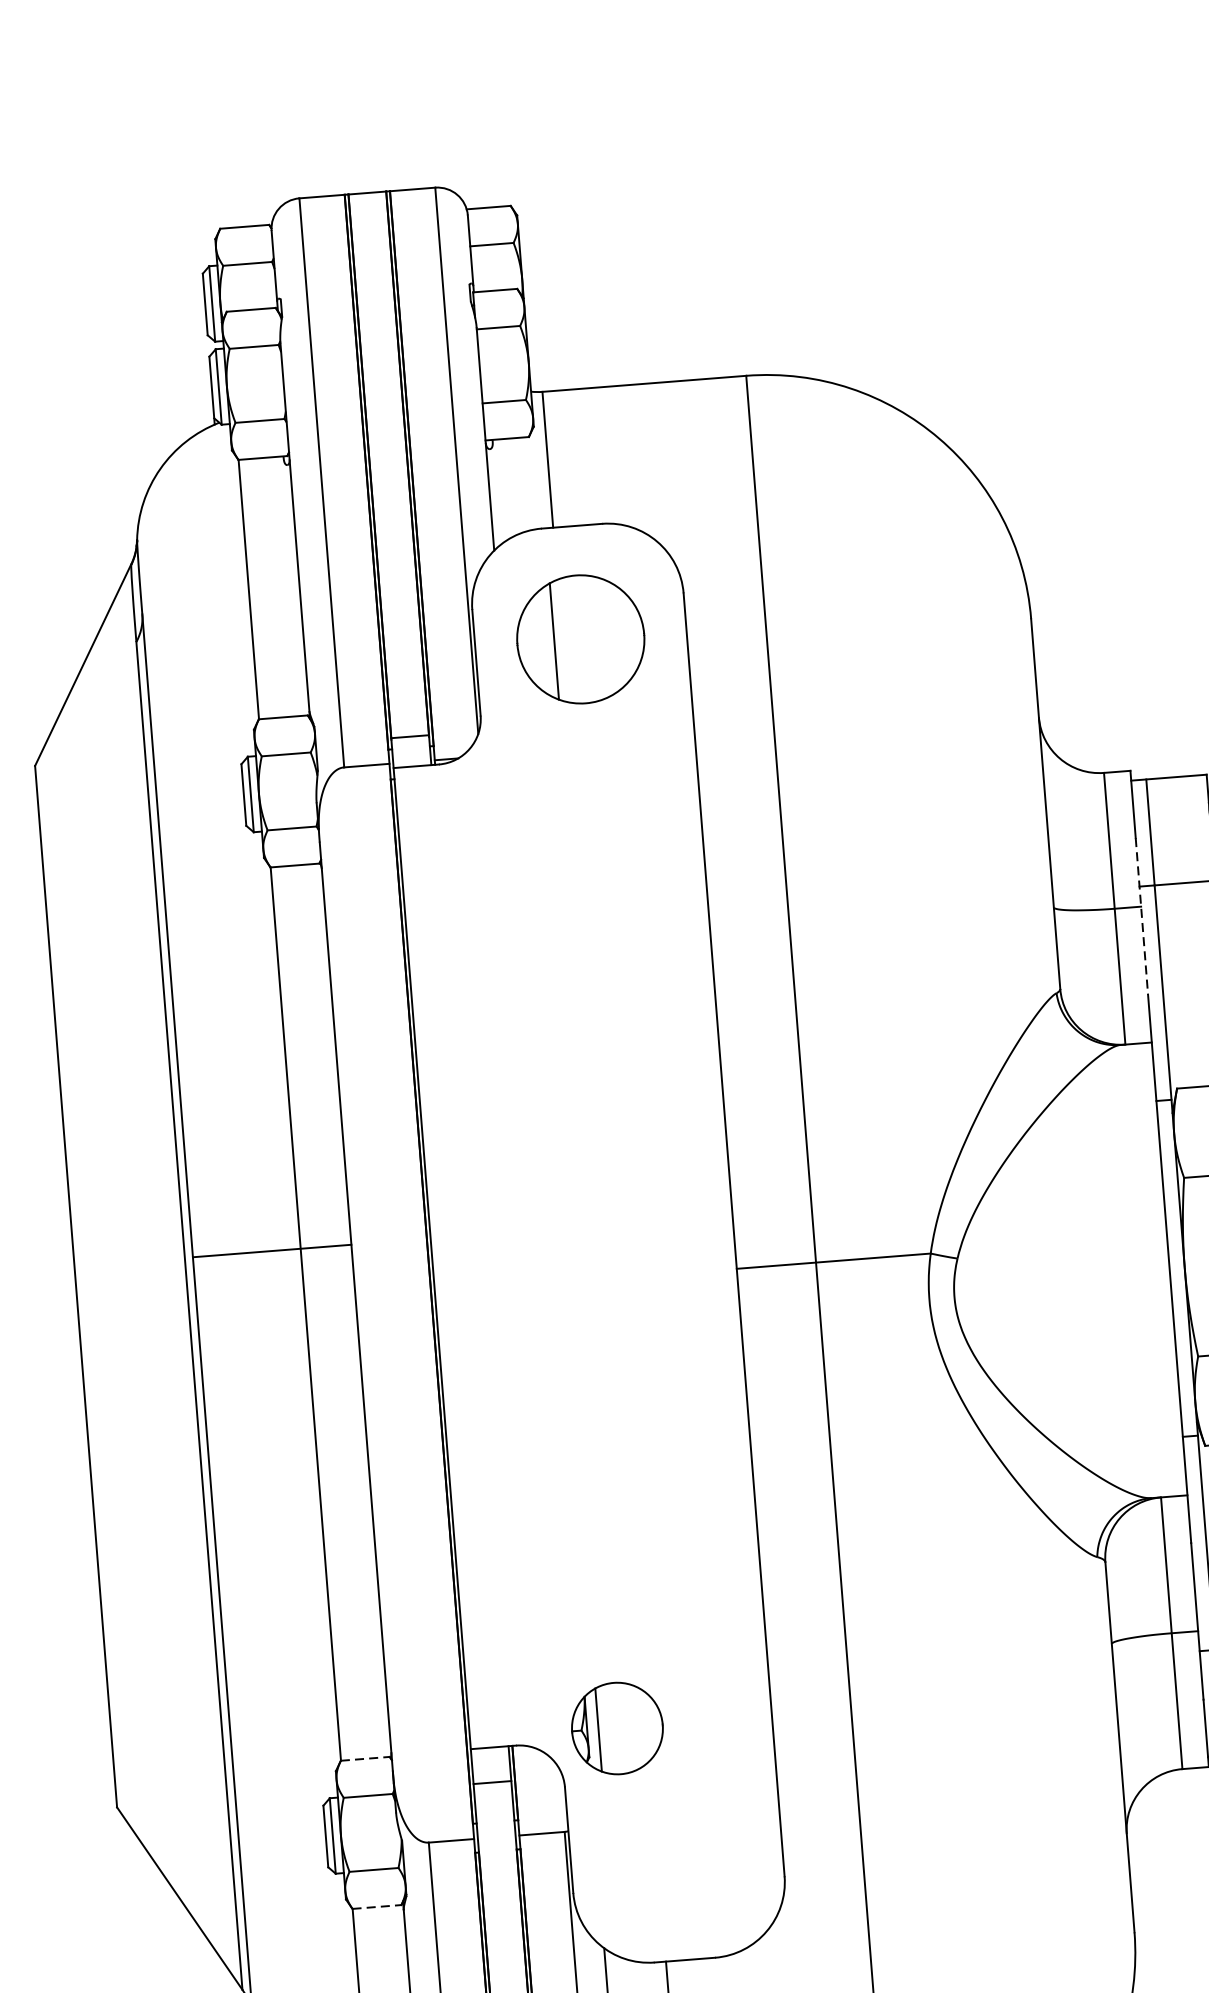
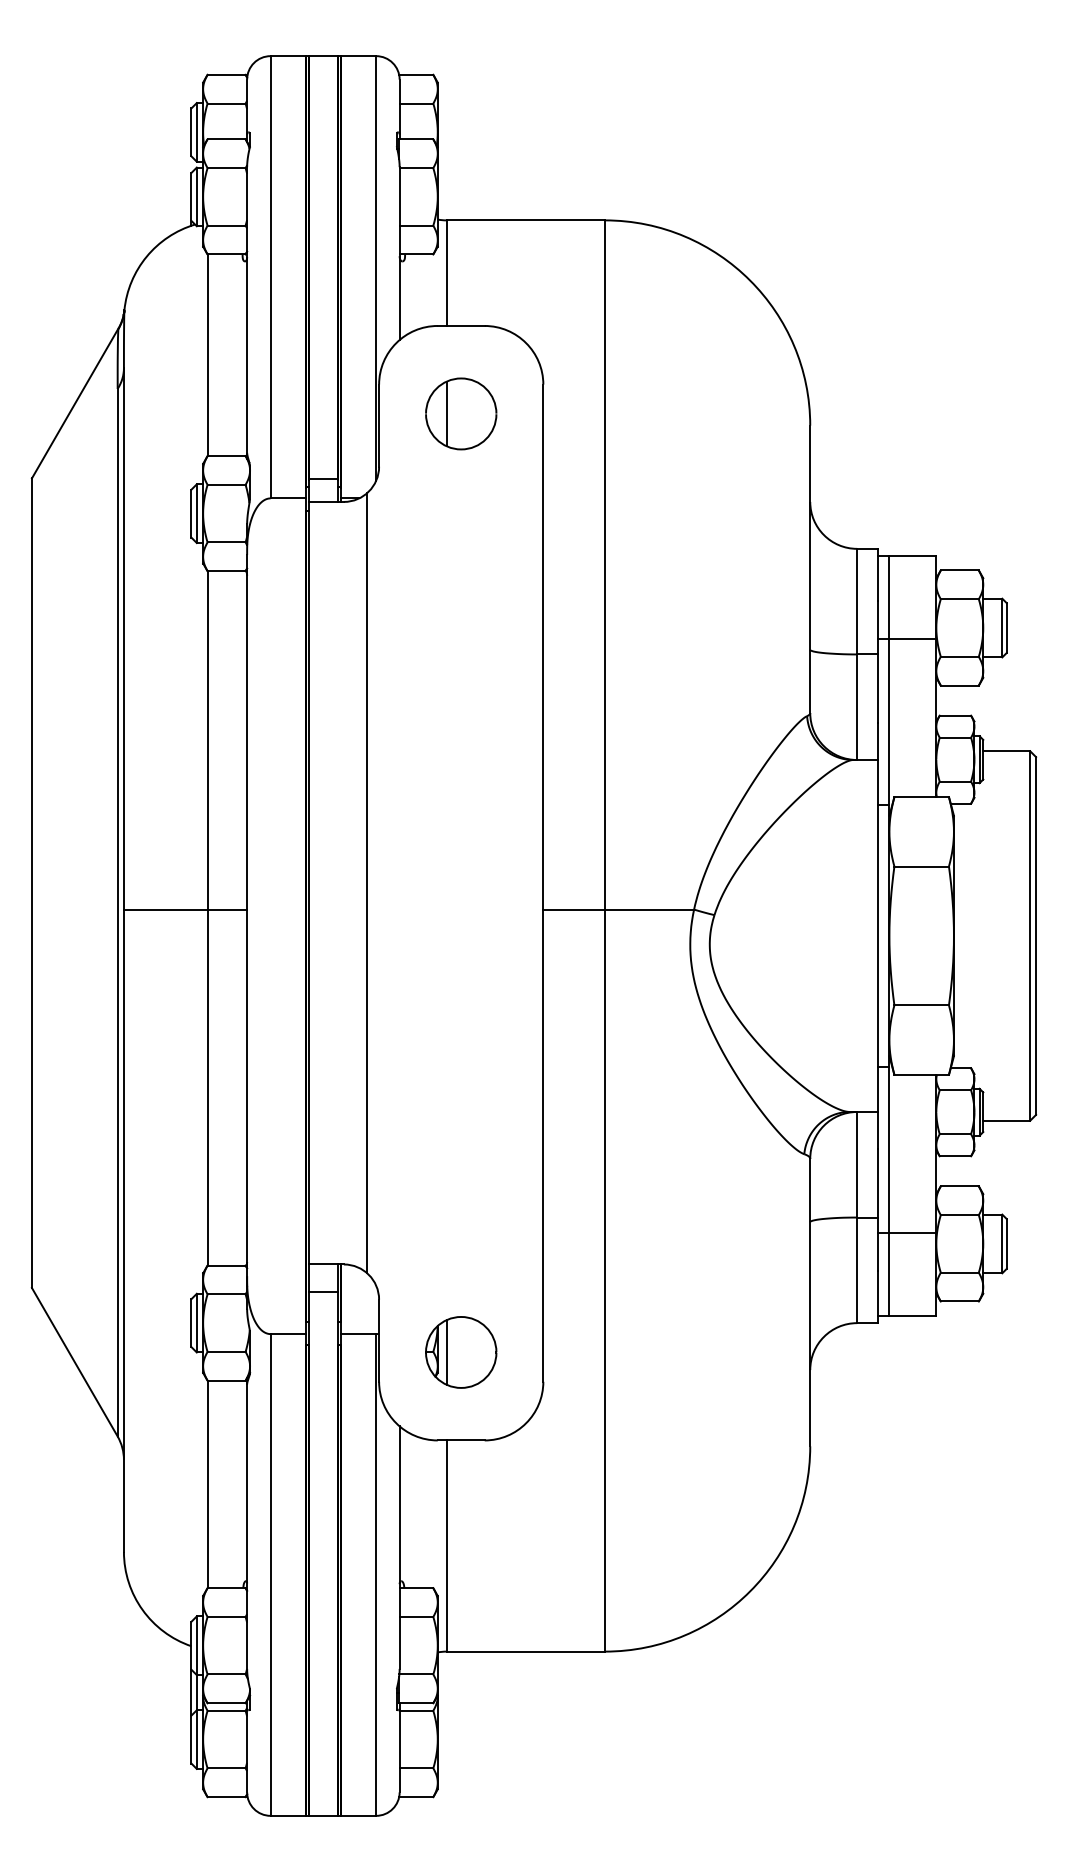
part: (581, 638) -> (461, 413), size x0.71
line: (1141, 917) -> (877, 662), dashed -> solid
line: (272, 1250) -> (185, 909), moved
line: (507, 1251) -> (367, 882), added
part: (617, 1728) -> (461, 1352), moved
line: (366, 1758) -> (227, 1265), dashed -> solid
line: (378, 1906) -> (227, 1380), dashed -> solid

